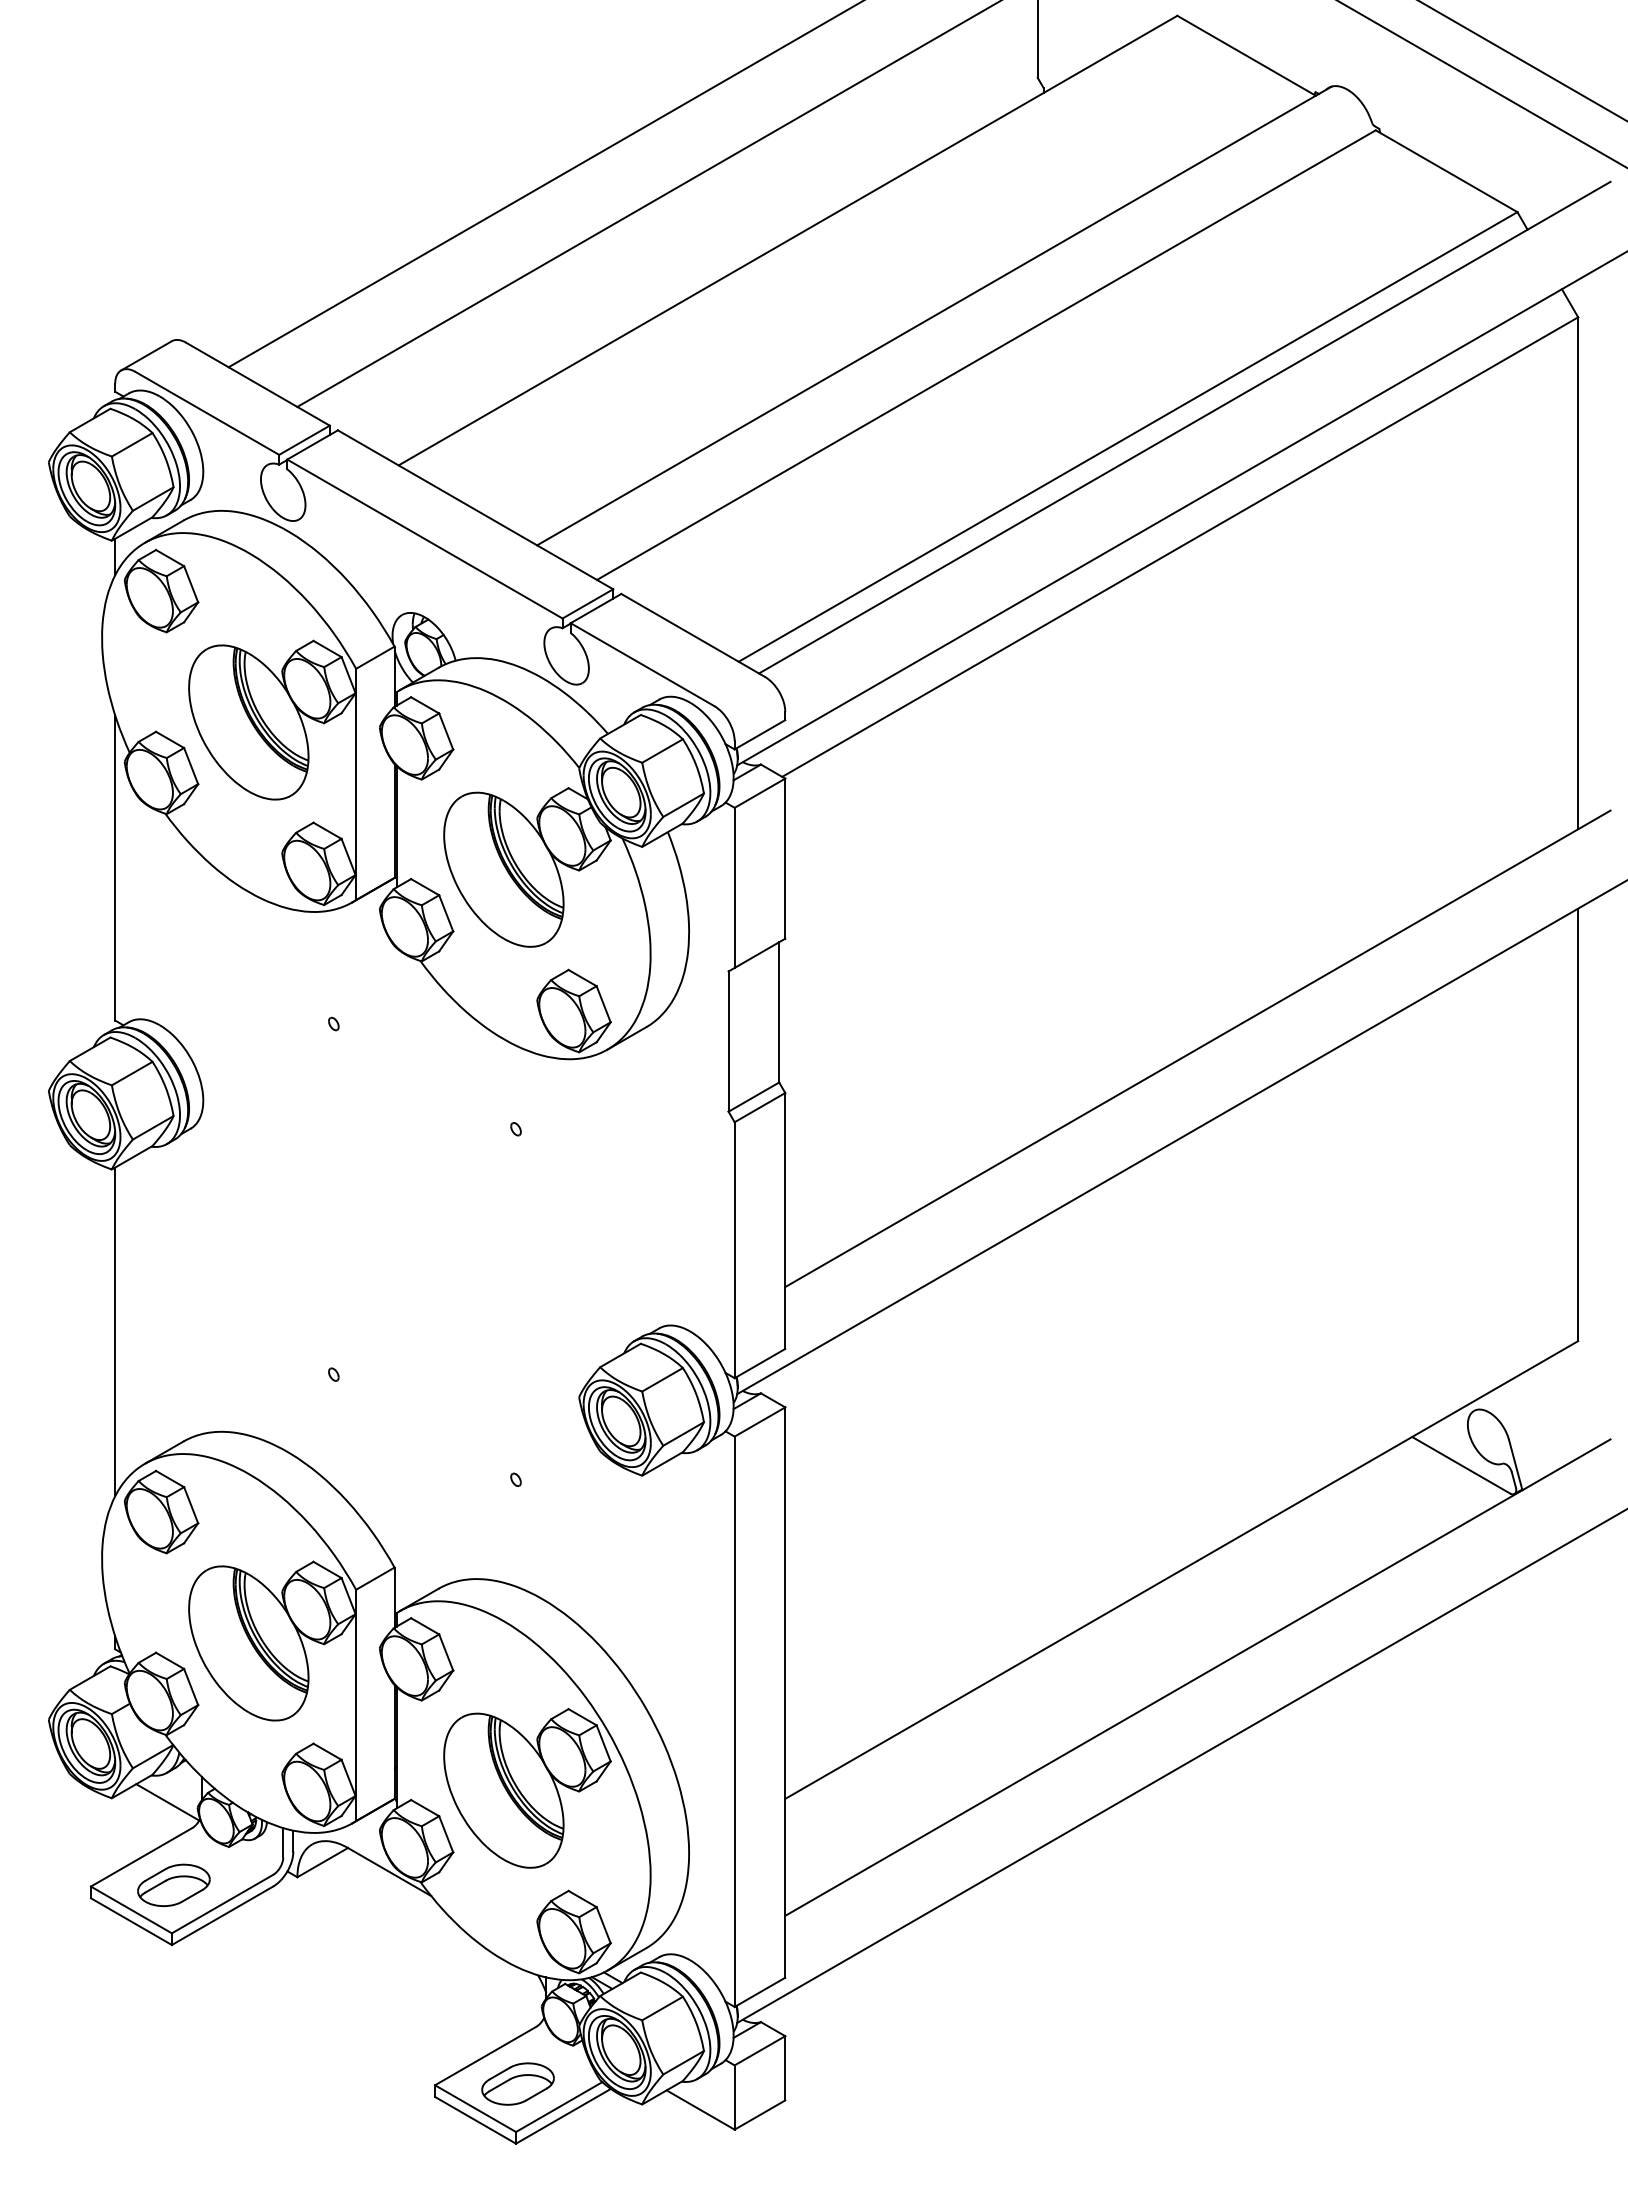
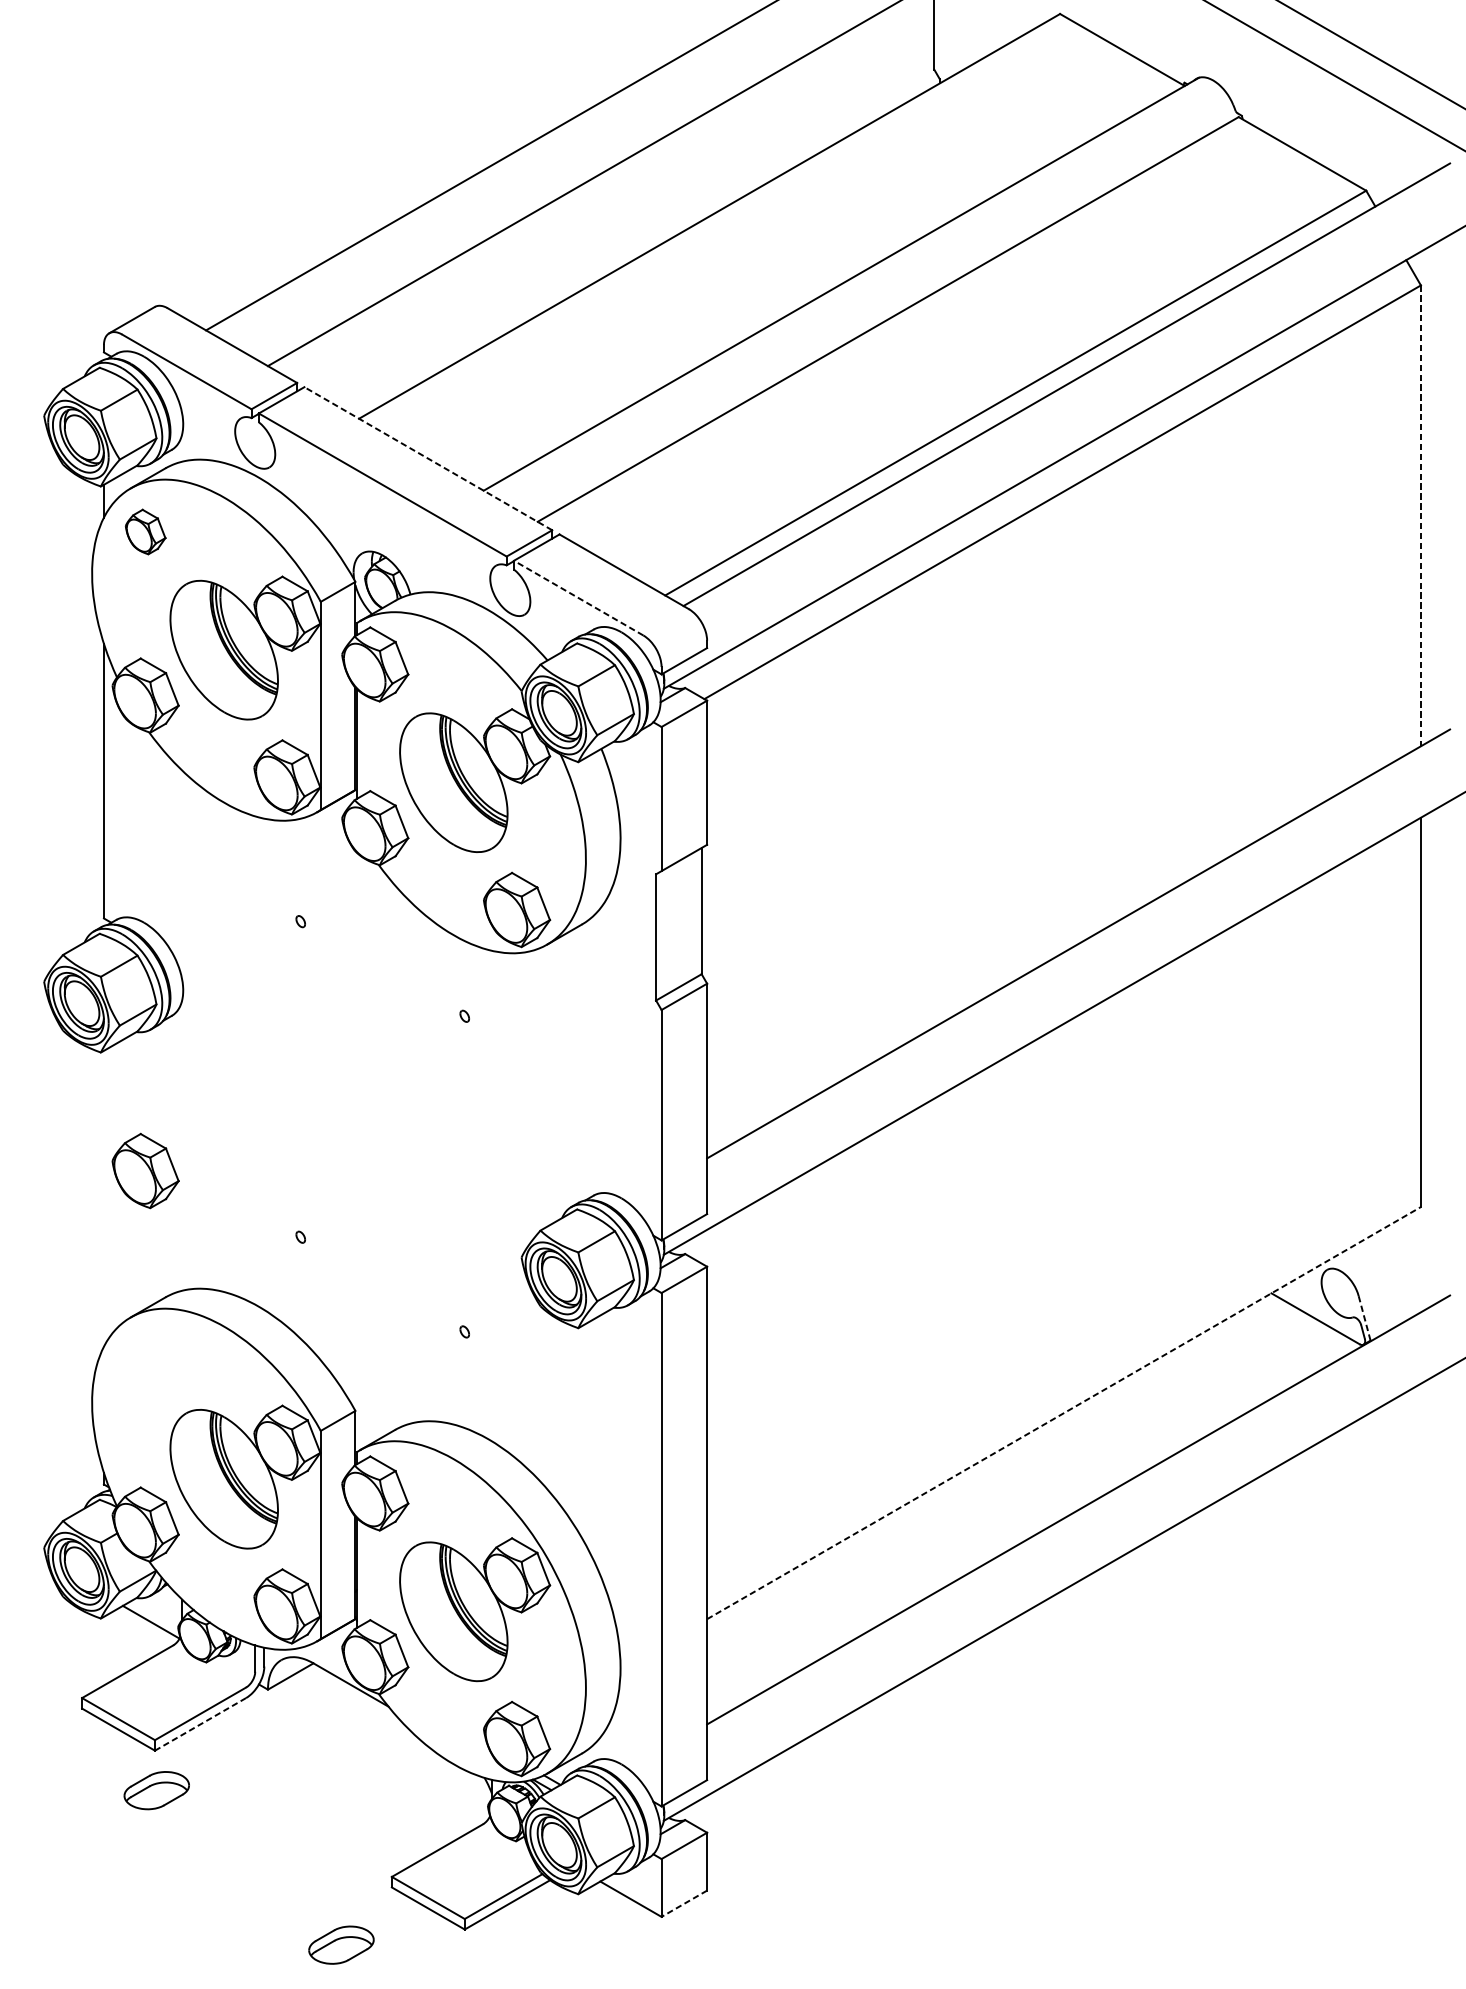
line: (475, 509) -> (428, 458), solid -> dashed
line: (1578, 573) -> (1421, 516), solid -> dashed
part: (161, 591) -> (145, 532), size x0.6
line: (642, 664) -> (578, 597), solid -> dashed
line: (115, 1331) -> (104, 1198), removed
line: (1515, 1465) -> (1364, 1319), solid -> dashed
part: (161, 1511) -> (145, 1170), moved
line: (1181, 1570) -> (1063, 1413), solid -> dashed
part: (173, 1884) -> (156, 1789), moved
line: (222, 1916) -> (200, 1725), solid -> dashed
part: (517, 2083) -> (340, 1944), moved
line: (759, 2115) -> (683, 1904), solid -> dashed

